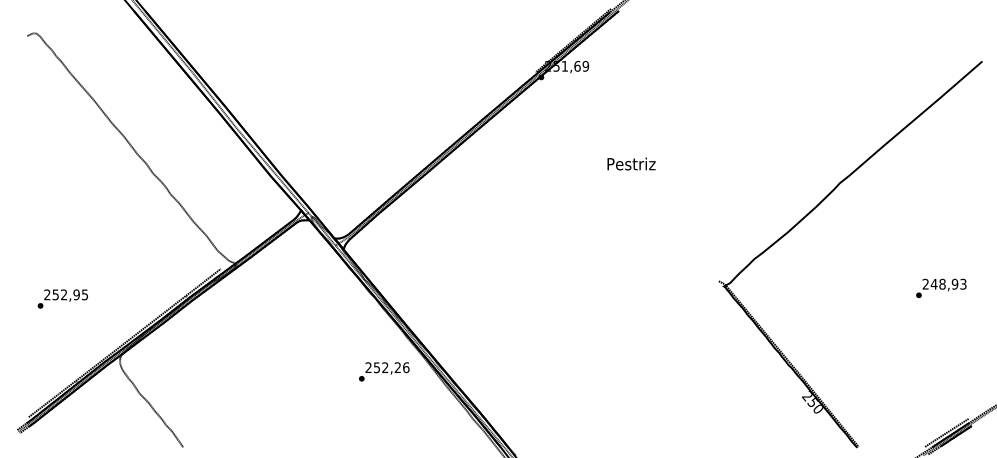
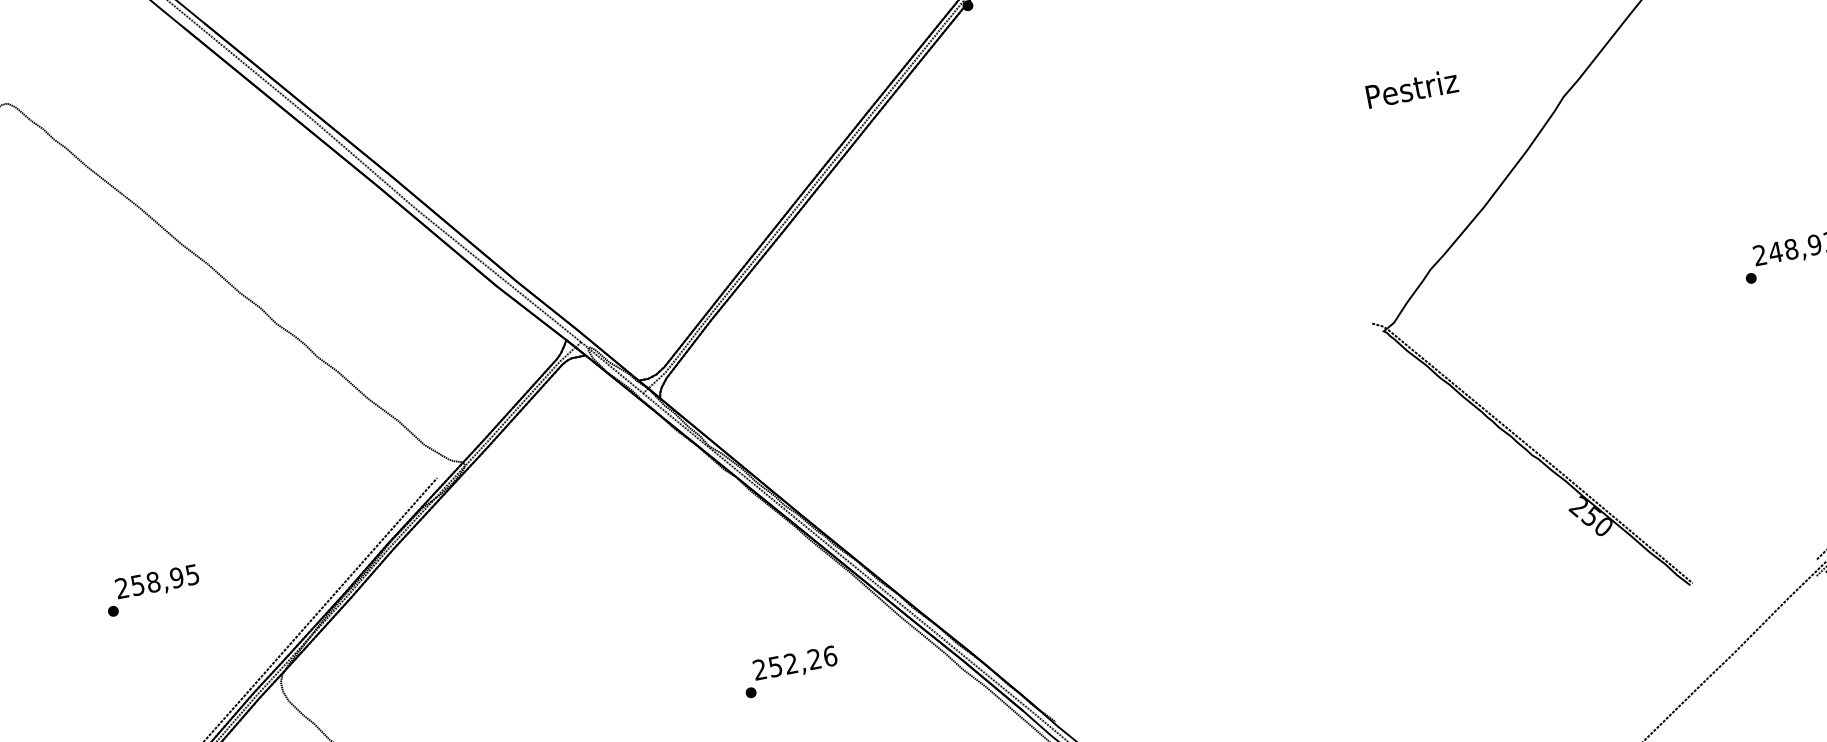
text: (631, 163) -> (1411, 87), moved
text: (63, 294) -> (152, 581), 252,95 -> 258,95
text: (384, 371) -> (790, 671), moved

